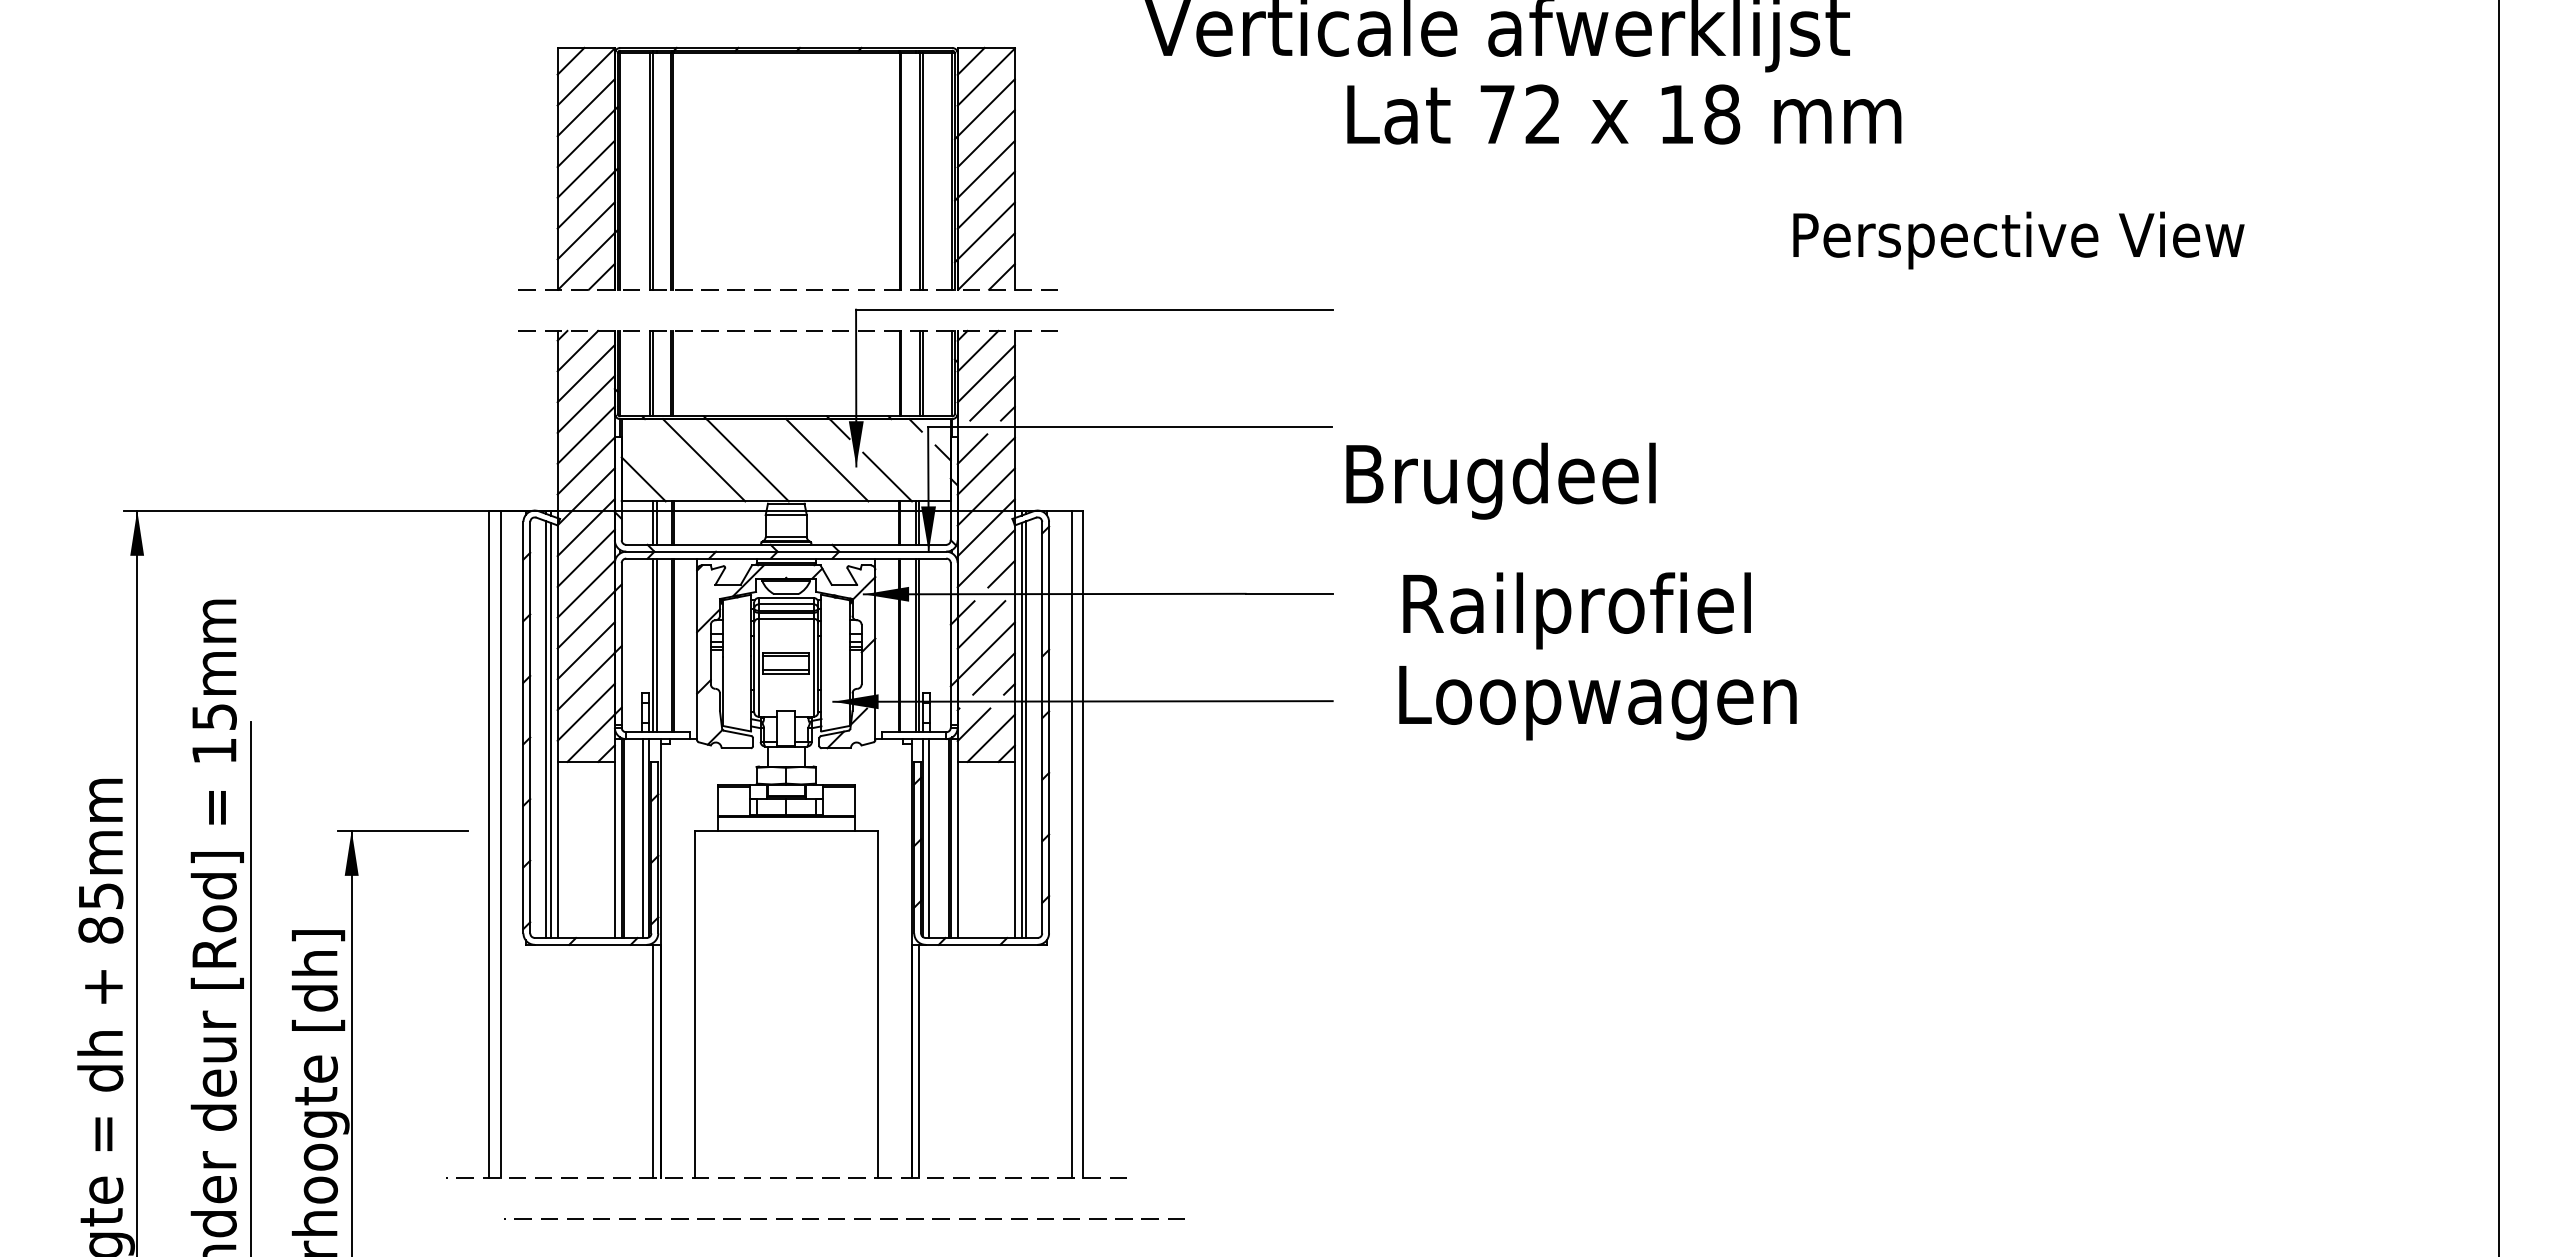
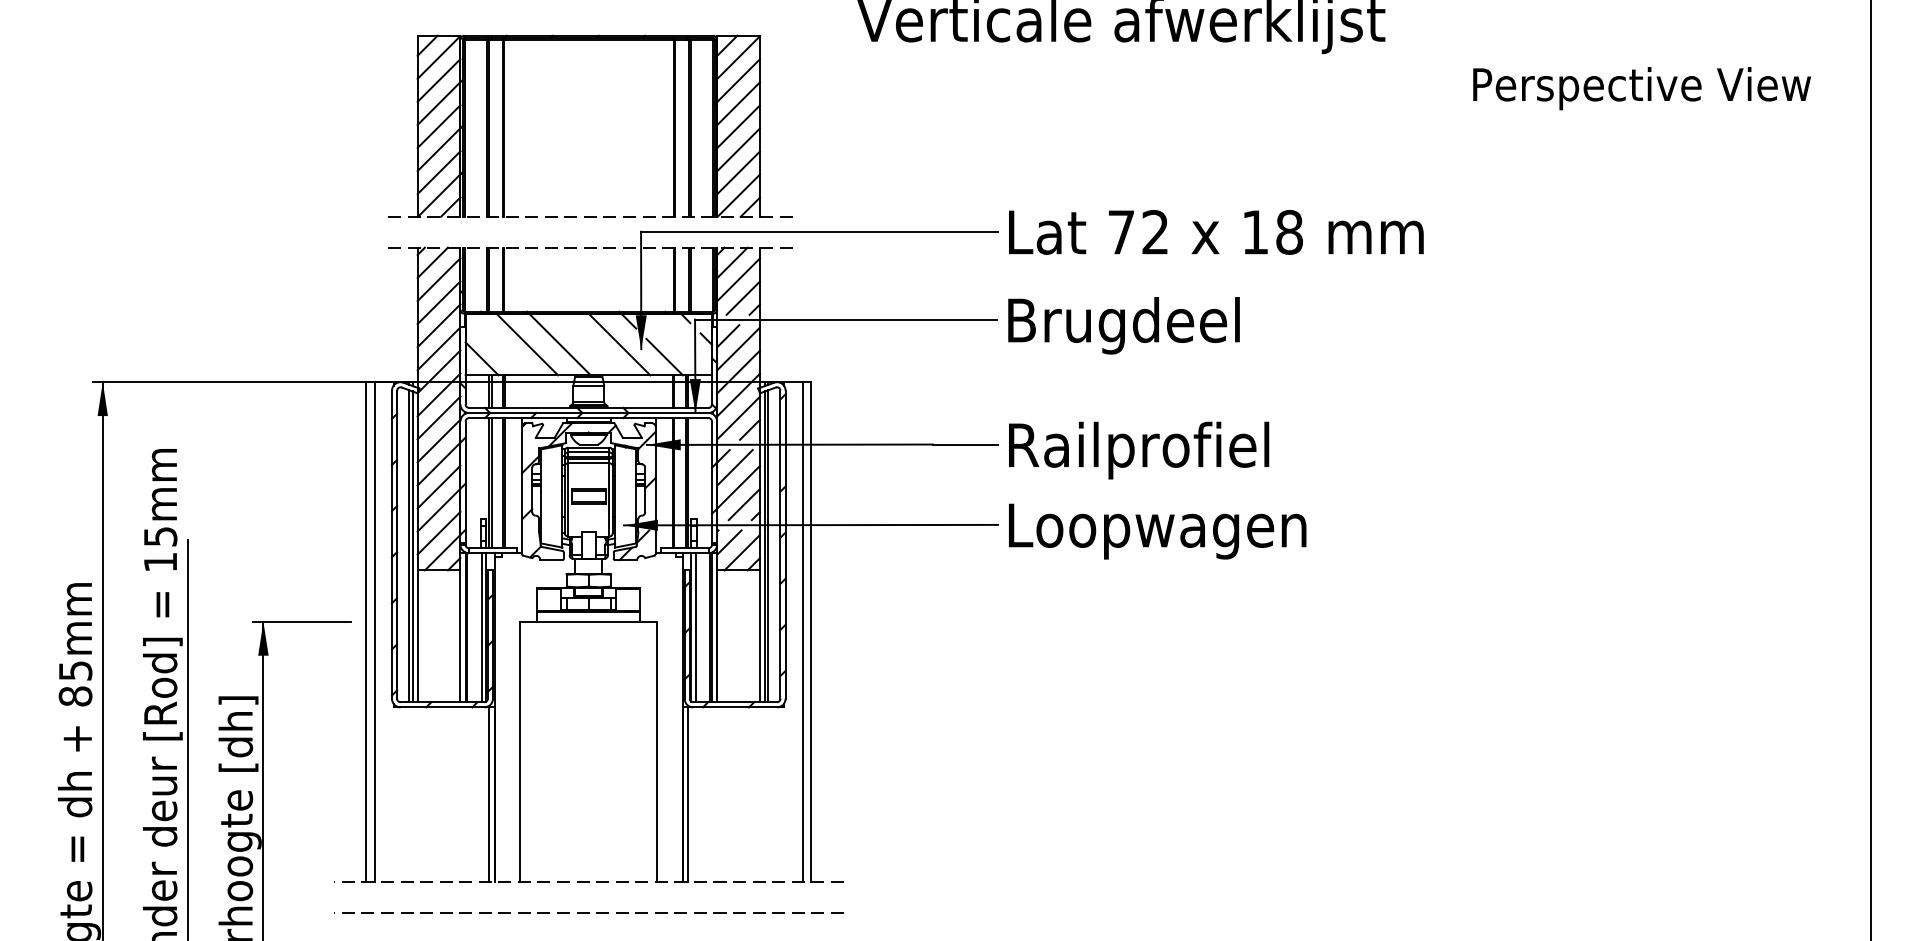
text: (1624, 114) -> (1216, 232), moved
text: (2018, 240) -> (1641, 88), moved
text: (1500, 480) -> (1123, 325), moved
text: (1576, 610) -> (1138, 450), moved
text: (1597, 703) -> (1157, 531), moved
line: (844, 1218) -> (588, 912), moved

